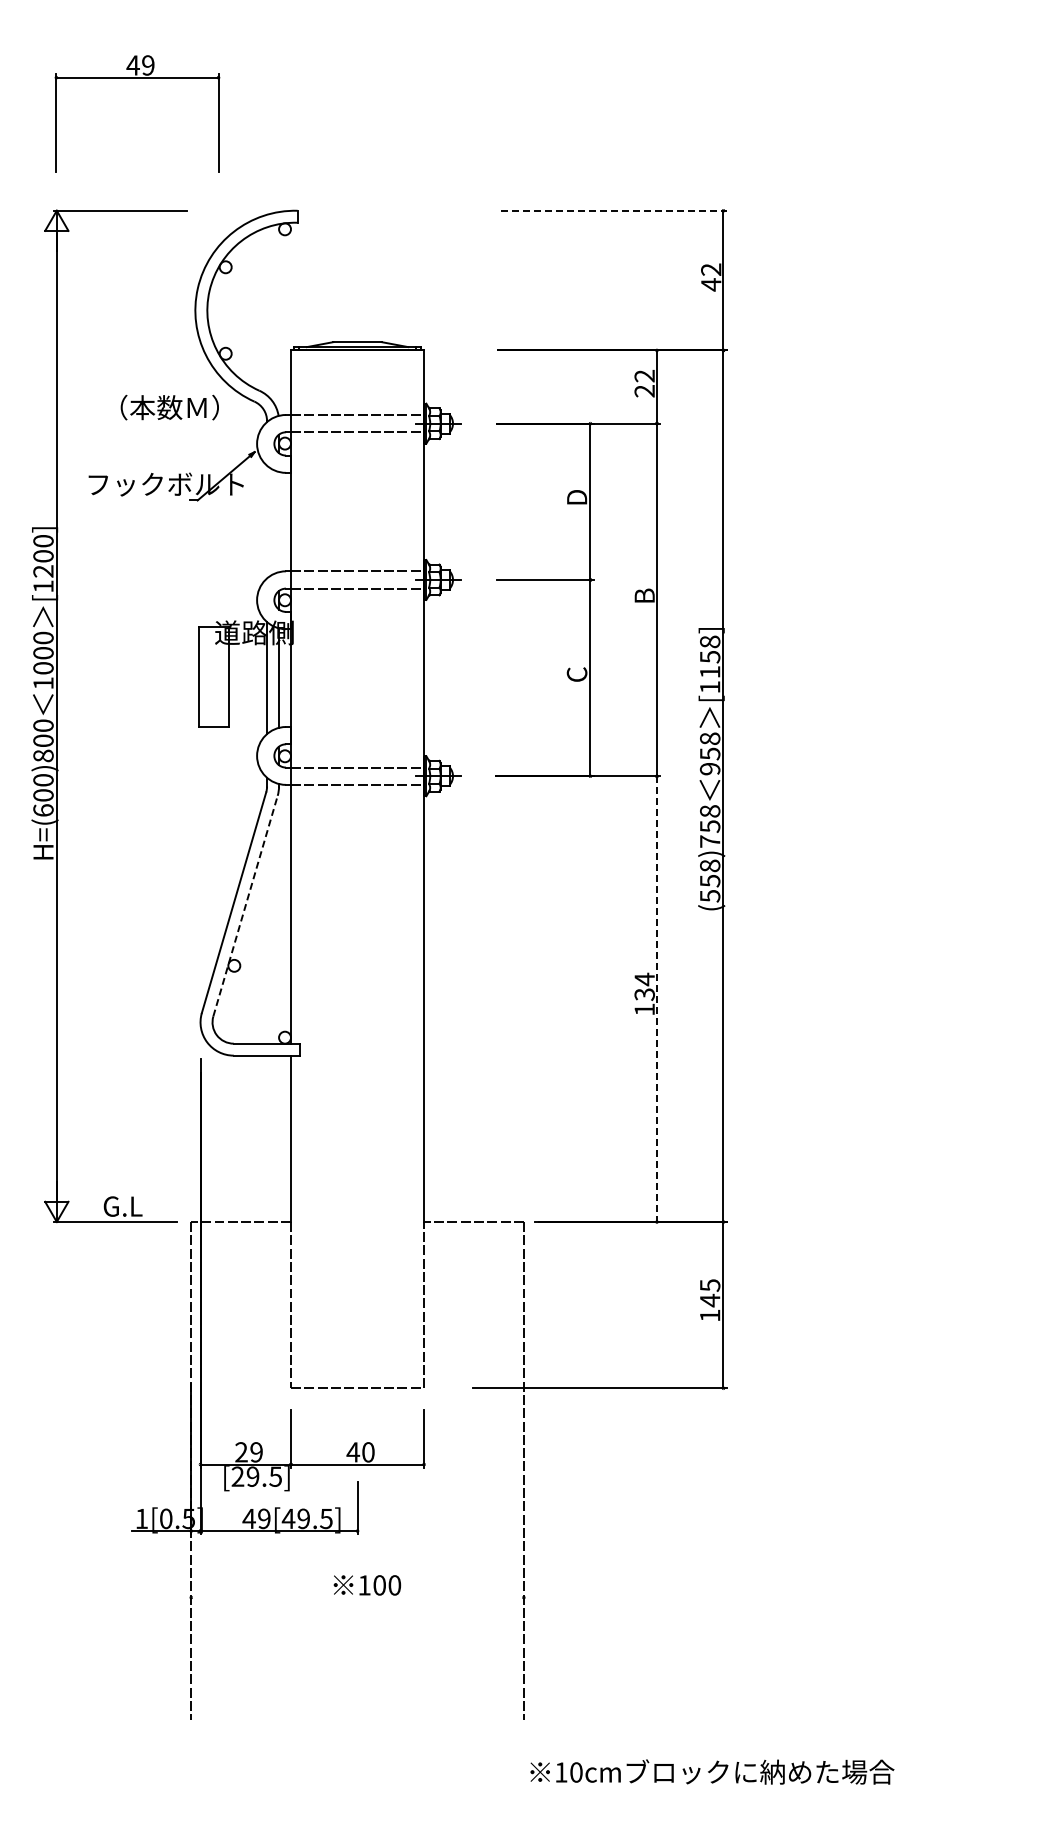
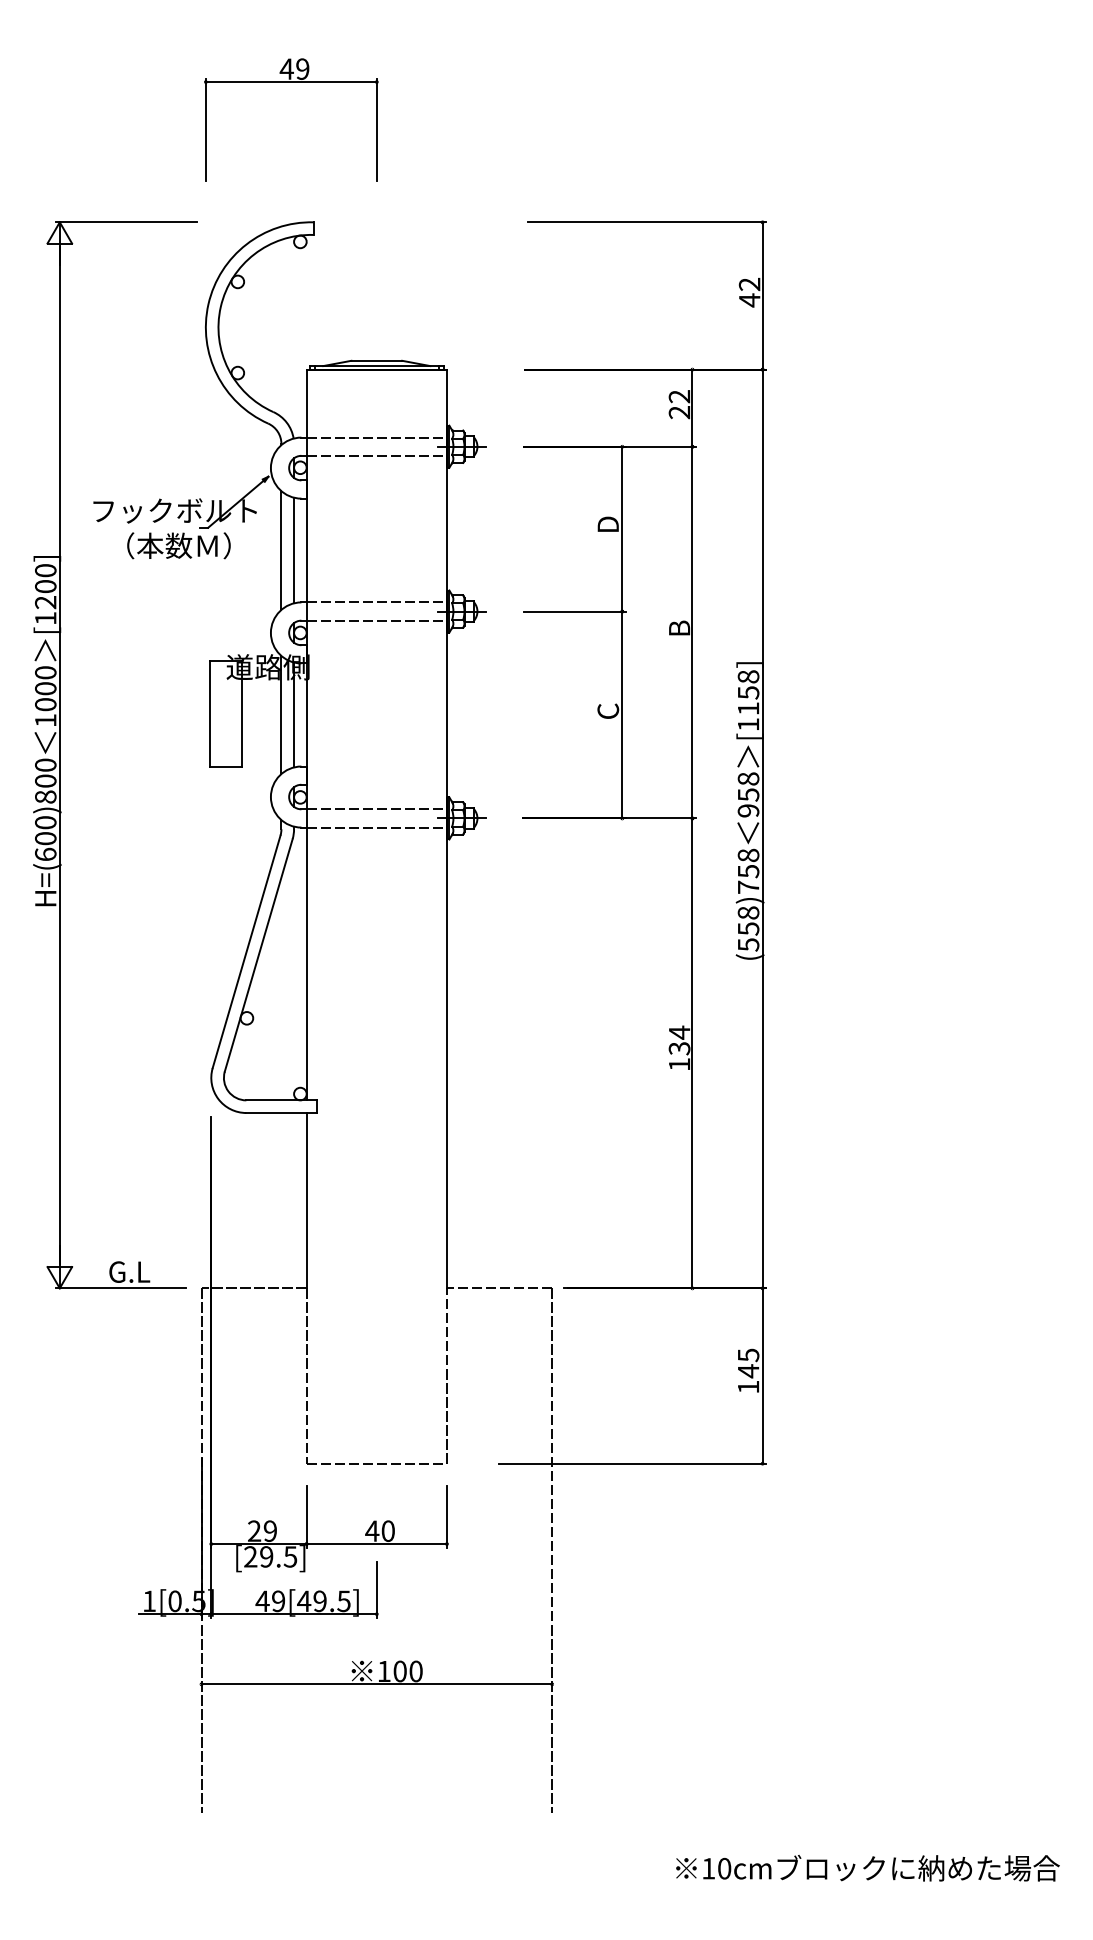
part: (137, 78) -> (291, 82), moved
line: (613, 210) -> (646, 222), dashed -> solid
text: (169, 407) -> (178, 545), moved
line: (267, 521) -> (281, 549), added
line: (279, 522) -> (294, 550), added
line: (245, 906) -> (258, 955), dashed -> solid
line: (656, 999) -> (691, 1053), dashed -> solid
line: (357, 1597) -> (376, 1684), added
text: (712, 1771) -> (868, 1867), moved

